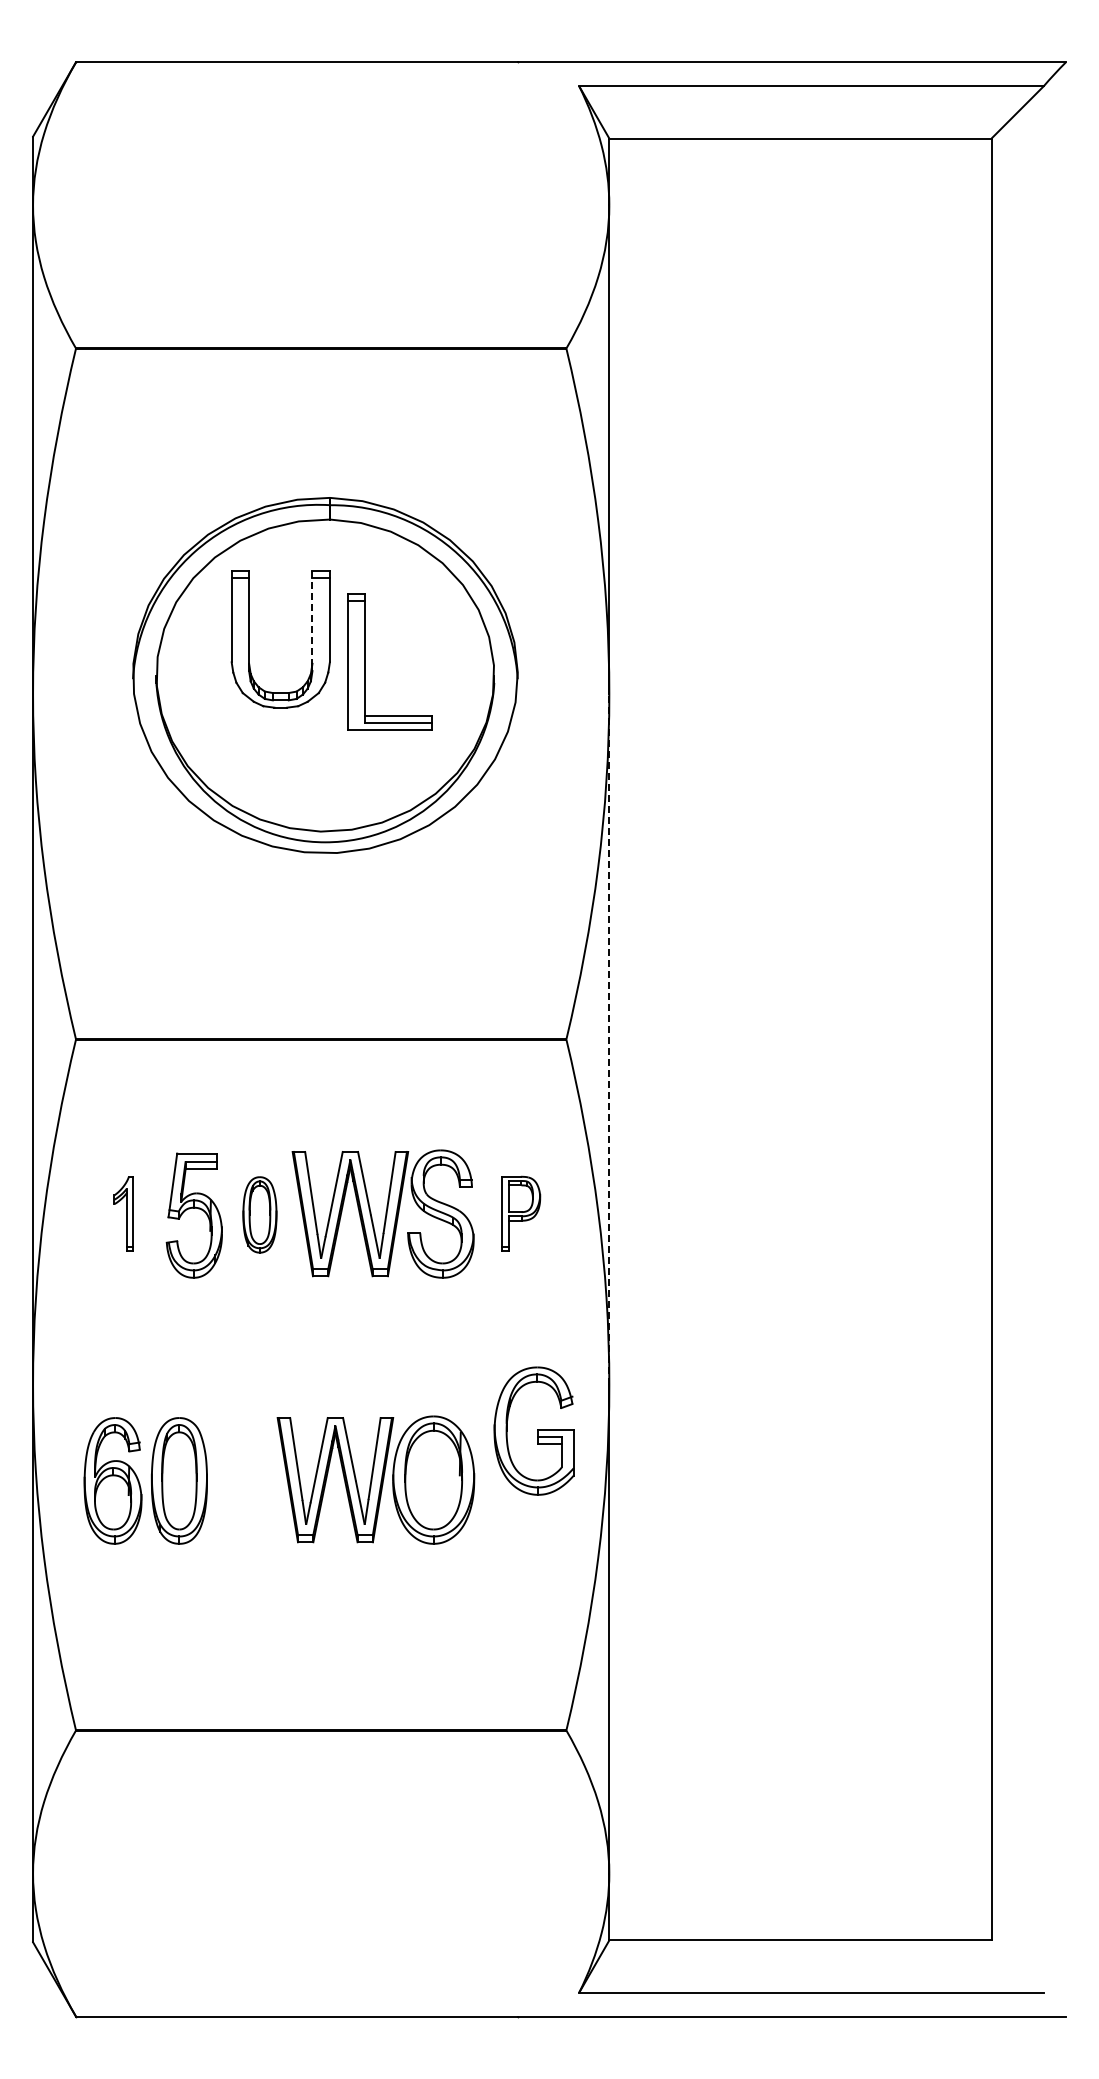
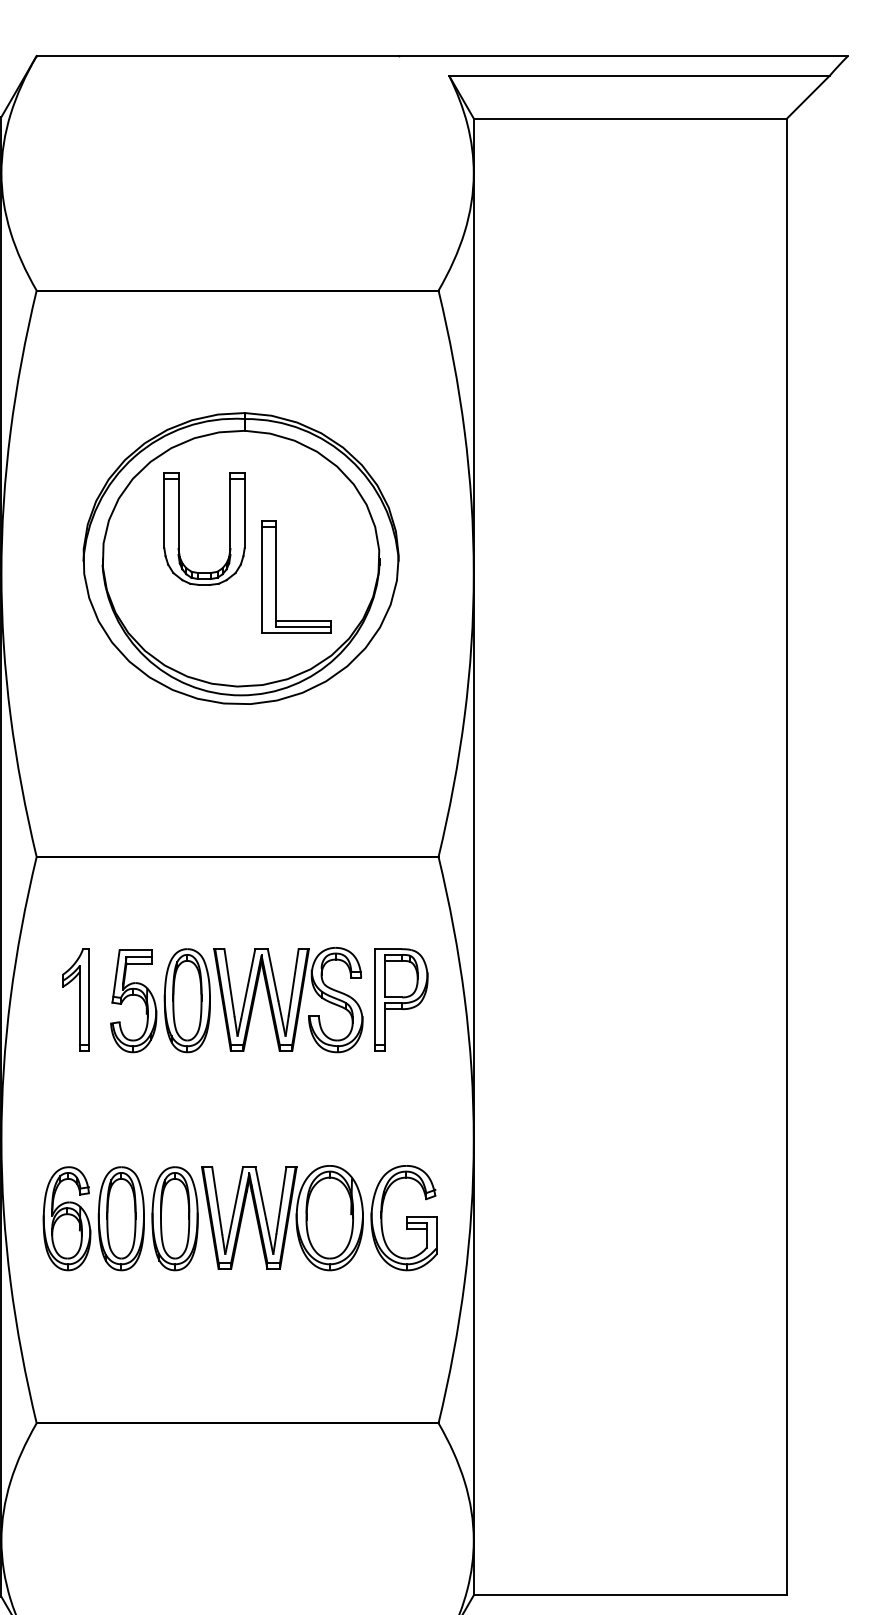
line: (312, 617) -> (230, 511), dashed -> solid
part: (365, 661) -> (276, 576), moved
line: (609, 1038) -> (473, 856), dashed -> solid
part: (123, 1213) -> (75, 999), size x1.67
part: (520, 1213) -> (400, 999), size x1.67
part: (259, 1214) -> (187, 1000), size x1.67
part: (533, 1430) -> (403, 1217), moved
part: (244, 1480) -> (174, 1218), added

